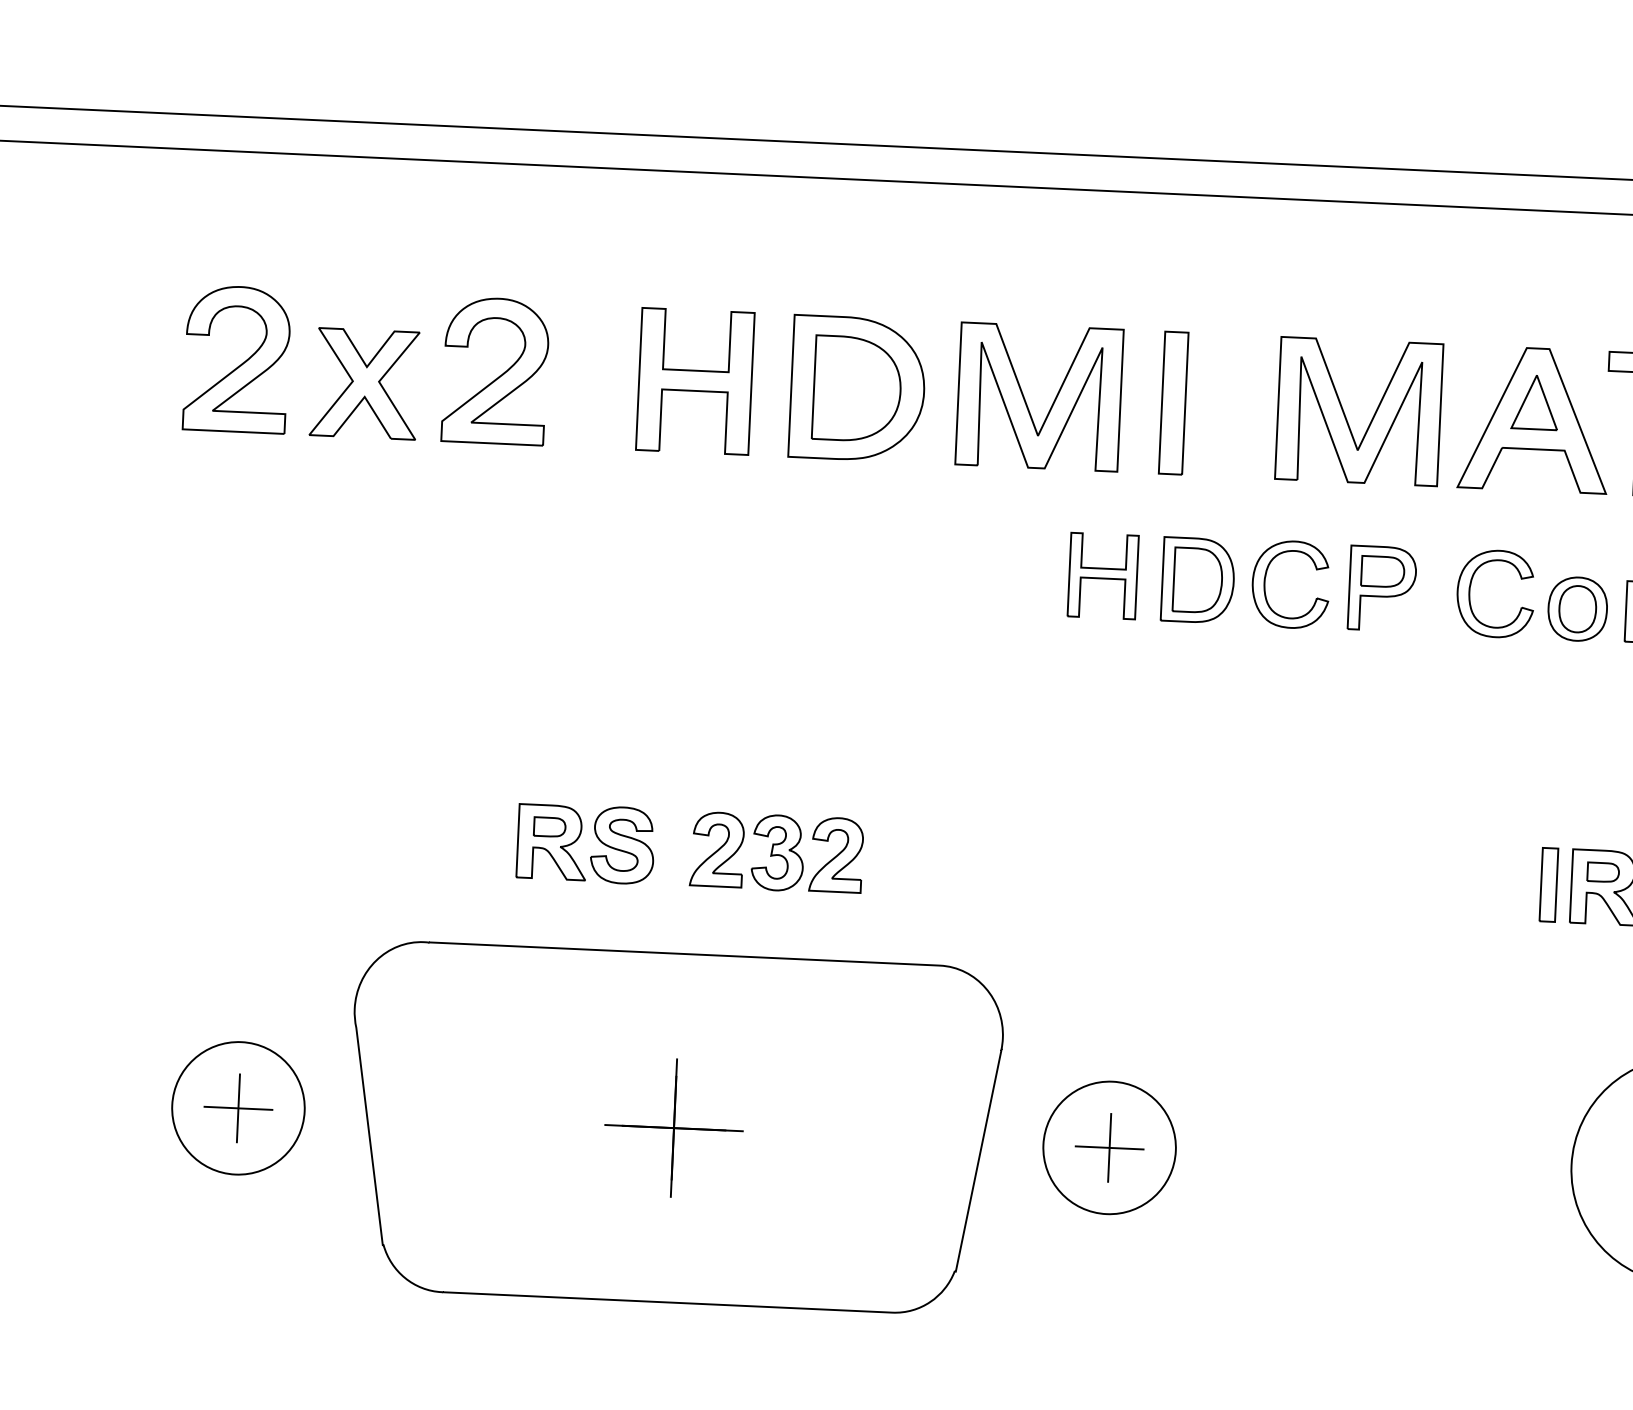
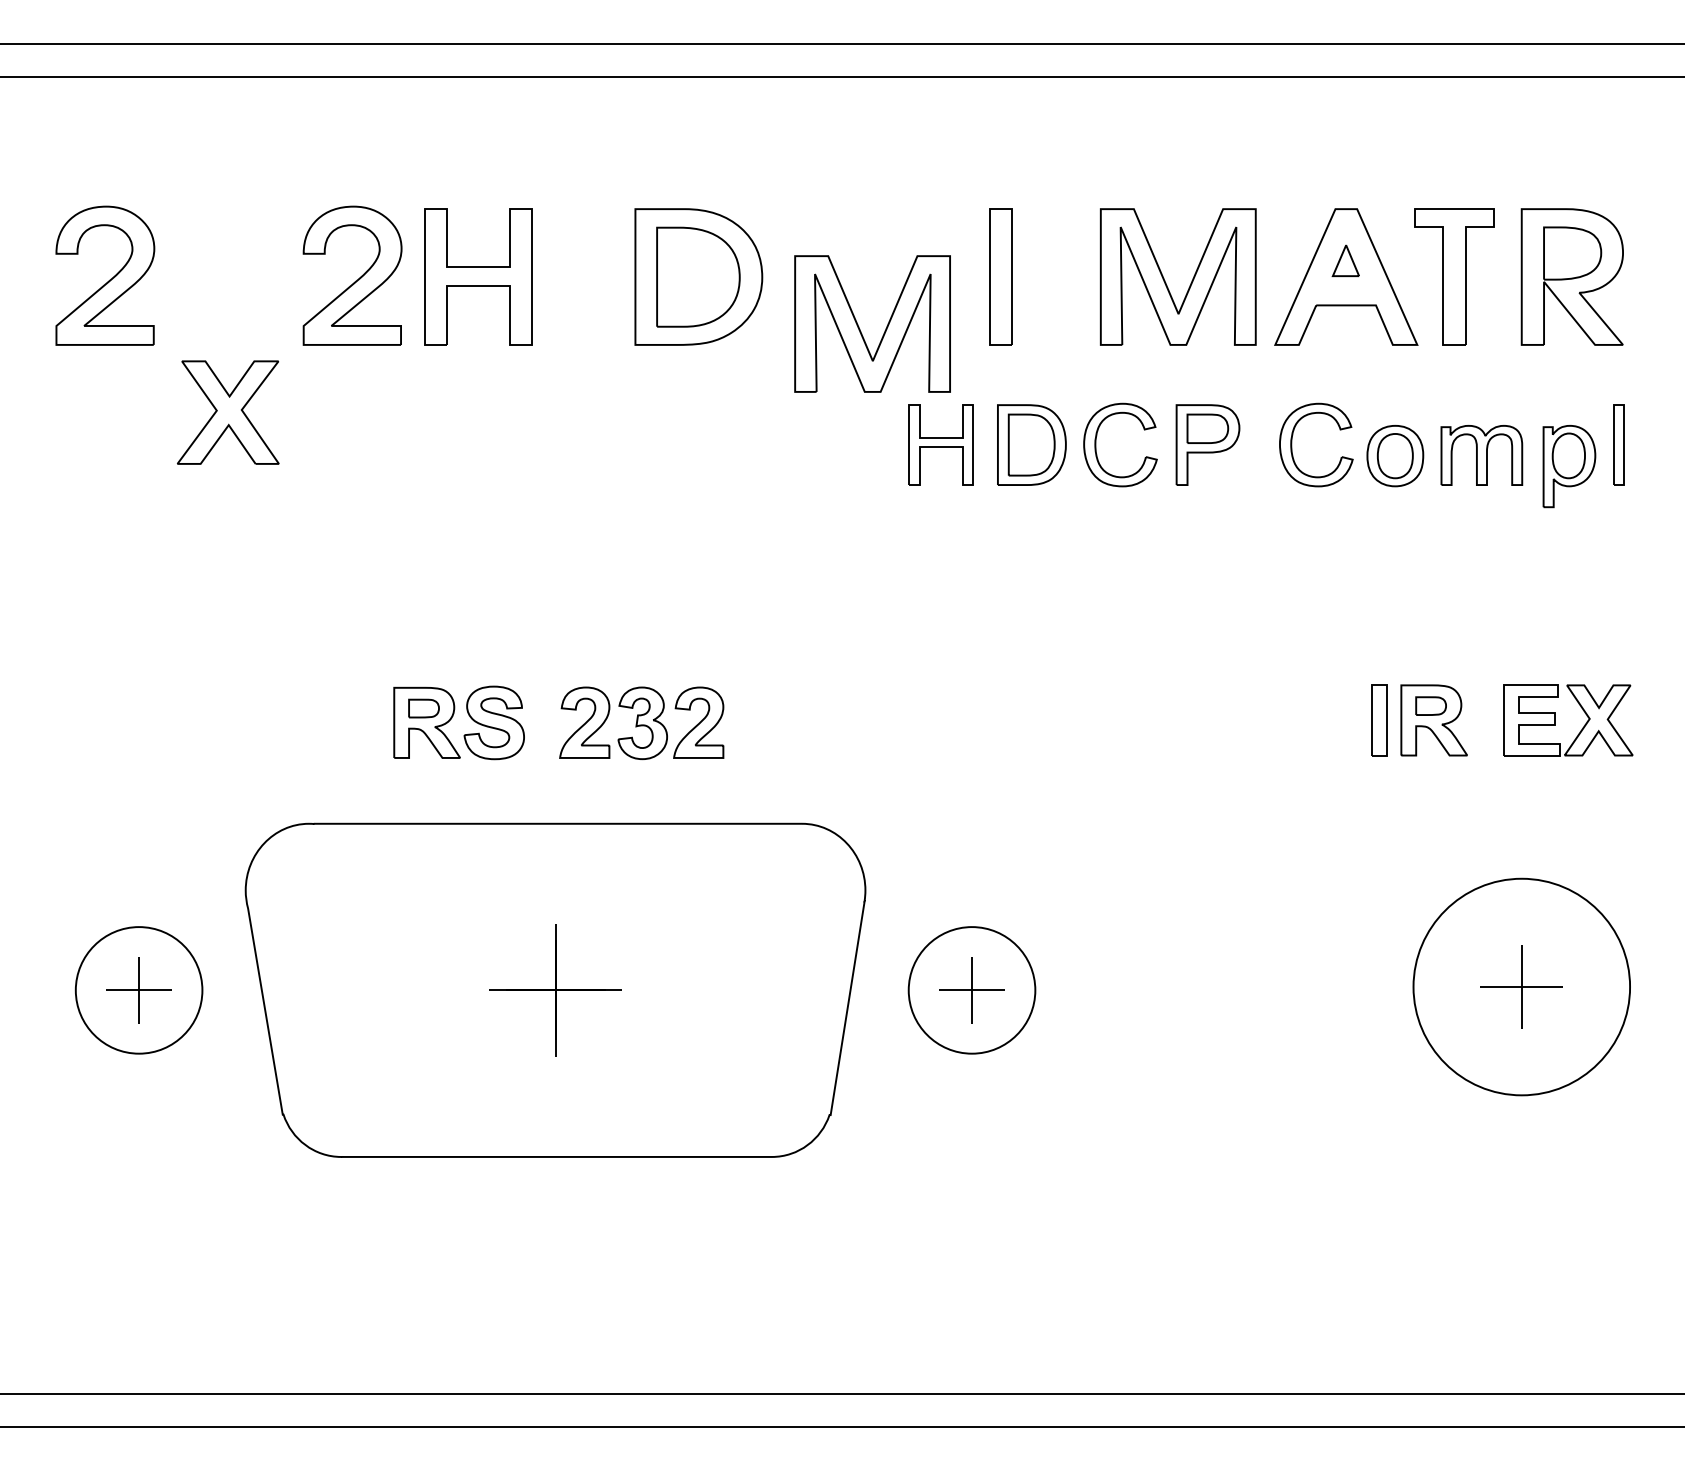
part: (695, 380) -> (478, 276), moved
part: (365, 383) -> (228, 412), moved
part: (1025, 399) -> (859, 326), moved
part: (1534, 402) -> (1345, 260), size x0.6

